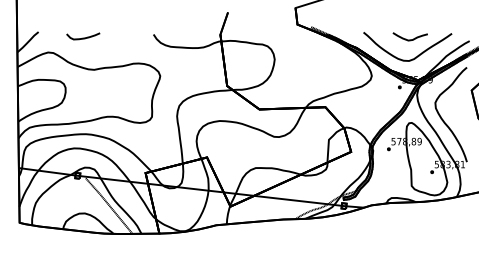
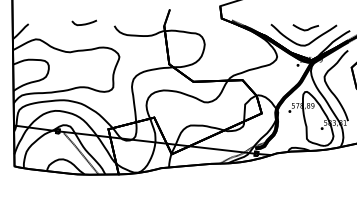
curve: (83, 37) -> (84, 23), moved

